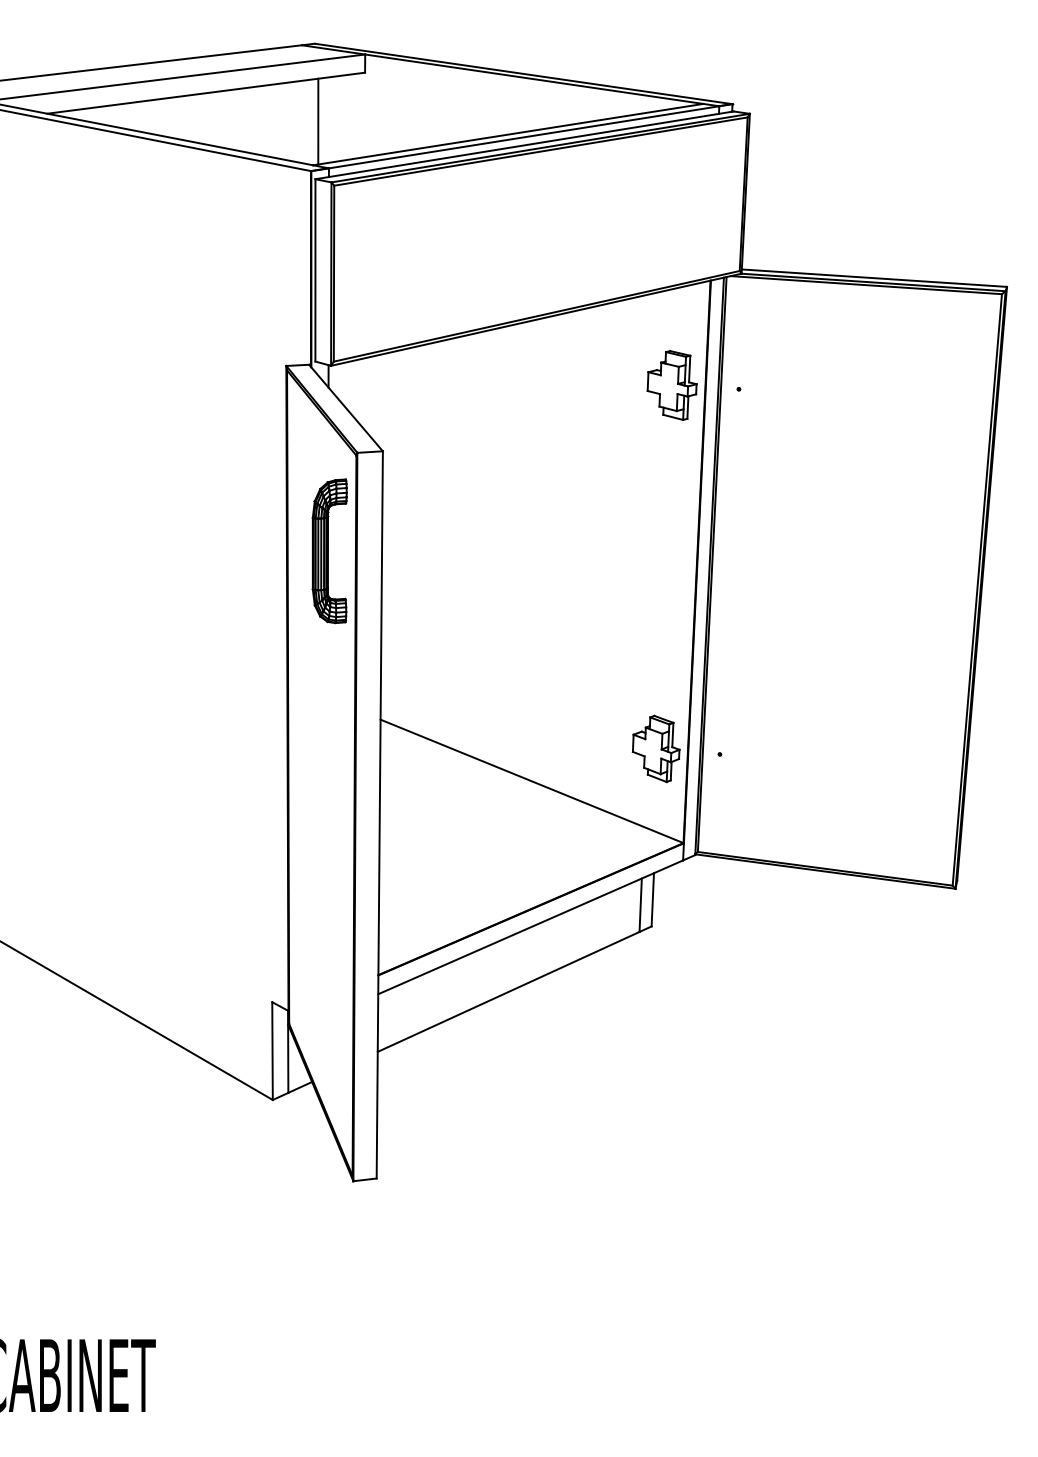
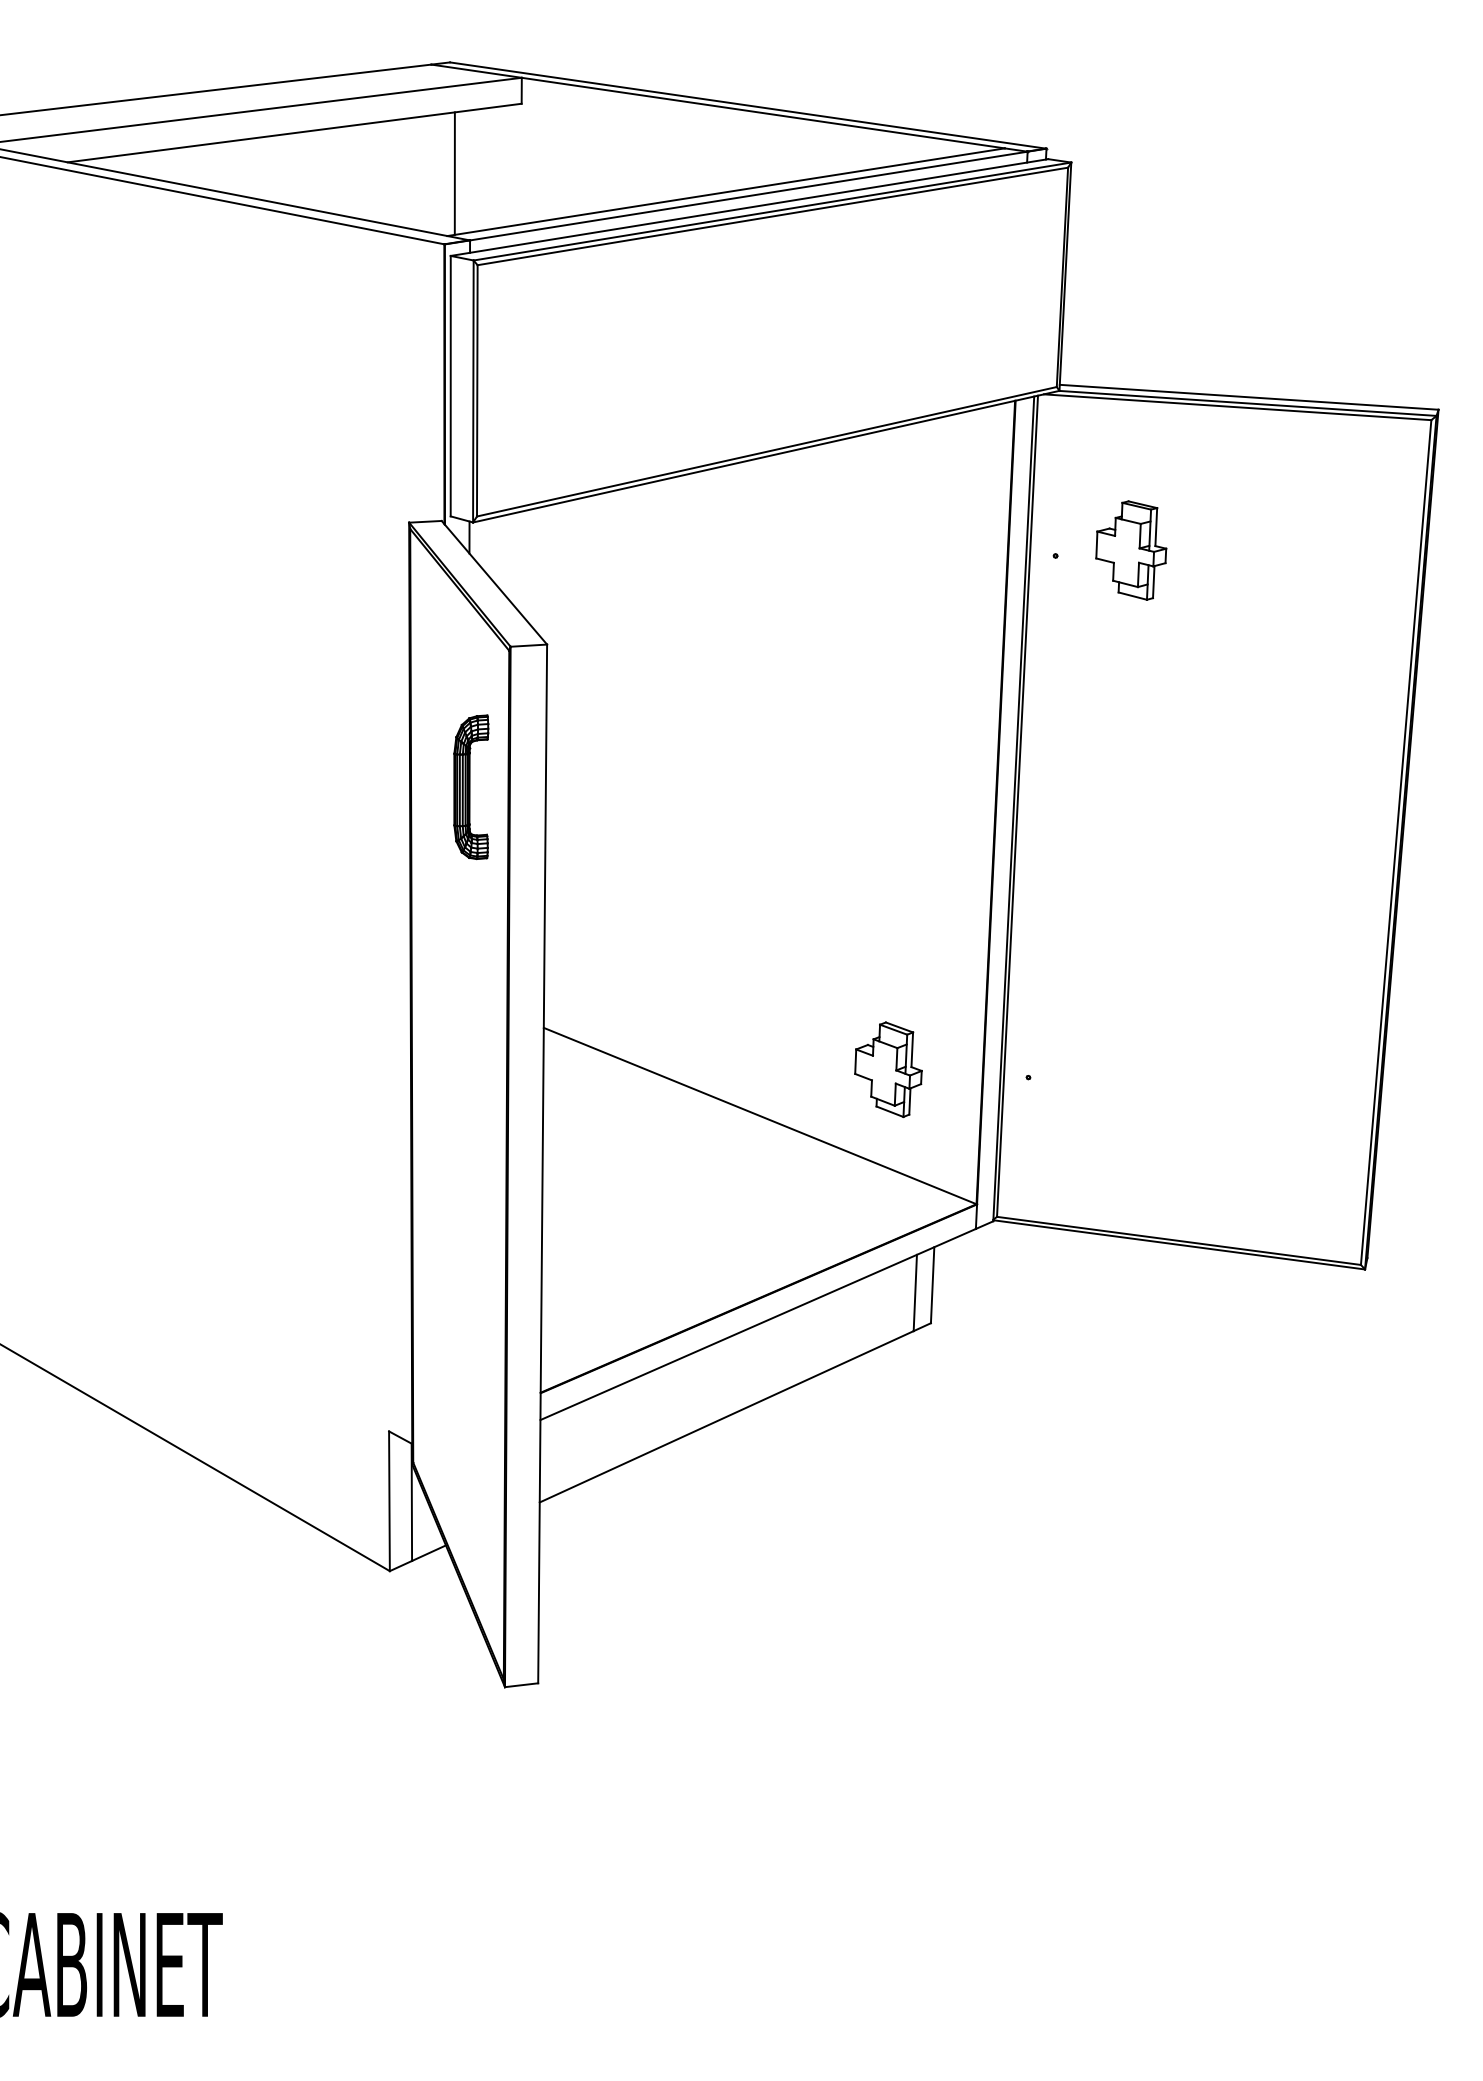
part: (672, 385) -> (1131, 550), moved
part: (329, 550) -> (471, 786), size x0.7
part: (656, 748) -> (888, 1069), moved

